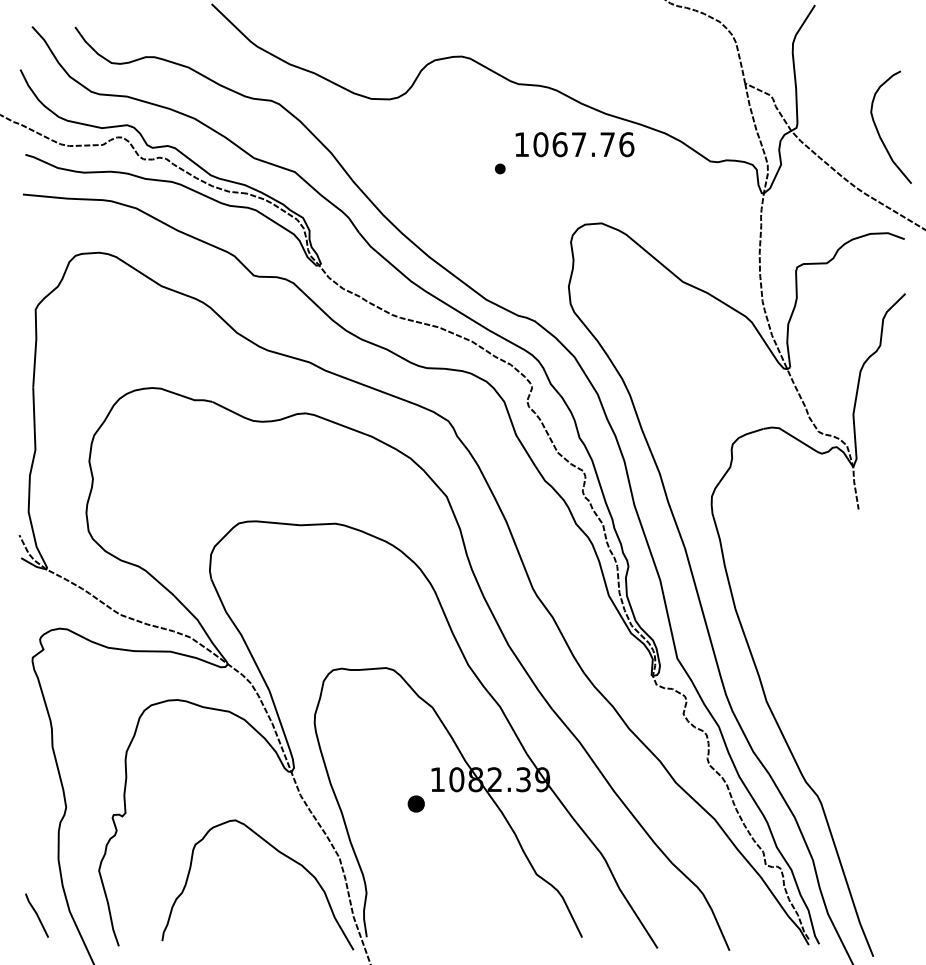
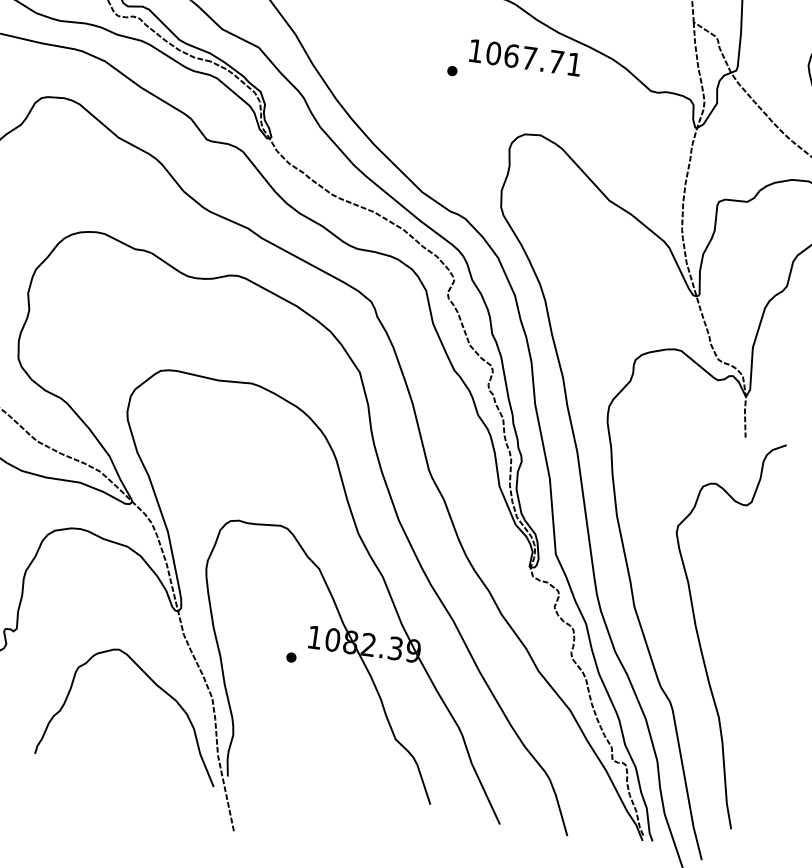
text: (626, 144) -> (574, 64), 1067.76 -> 1067.71
curve: (837, 720) -> (698, 633), added
part: (415, 803) -> (290, 657), size x0.62

